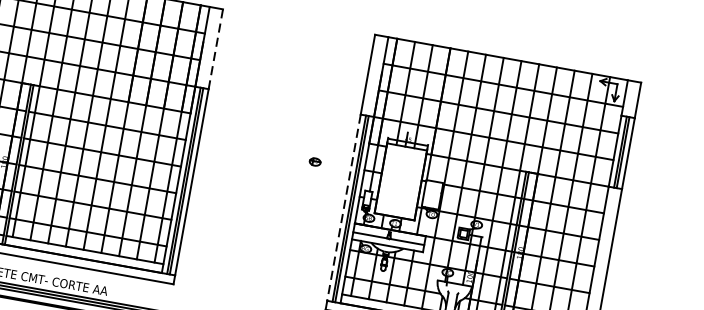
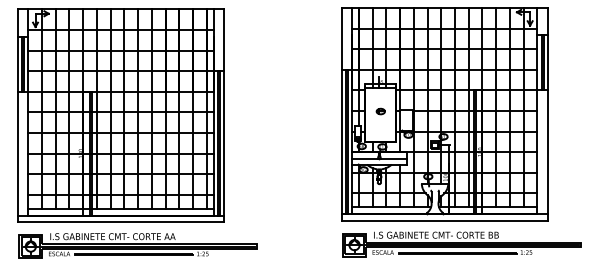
line: (216, 49) -> (224, 40), dashed -> solid
part: (314, 161) -> (380, 111), moved
line: (343, 208) -> (341, 142), dashed -> solid

